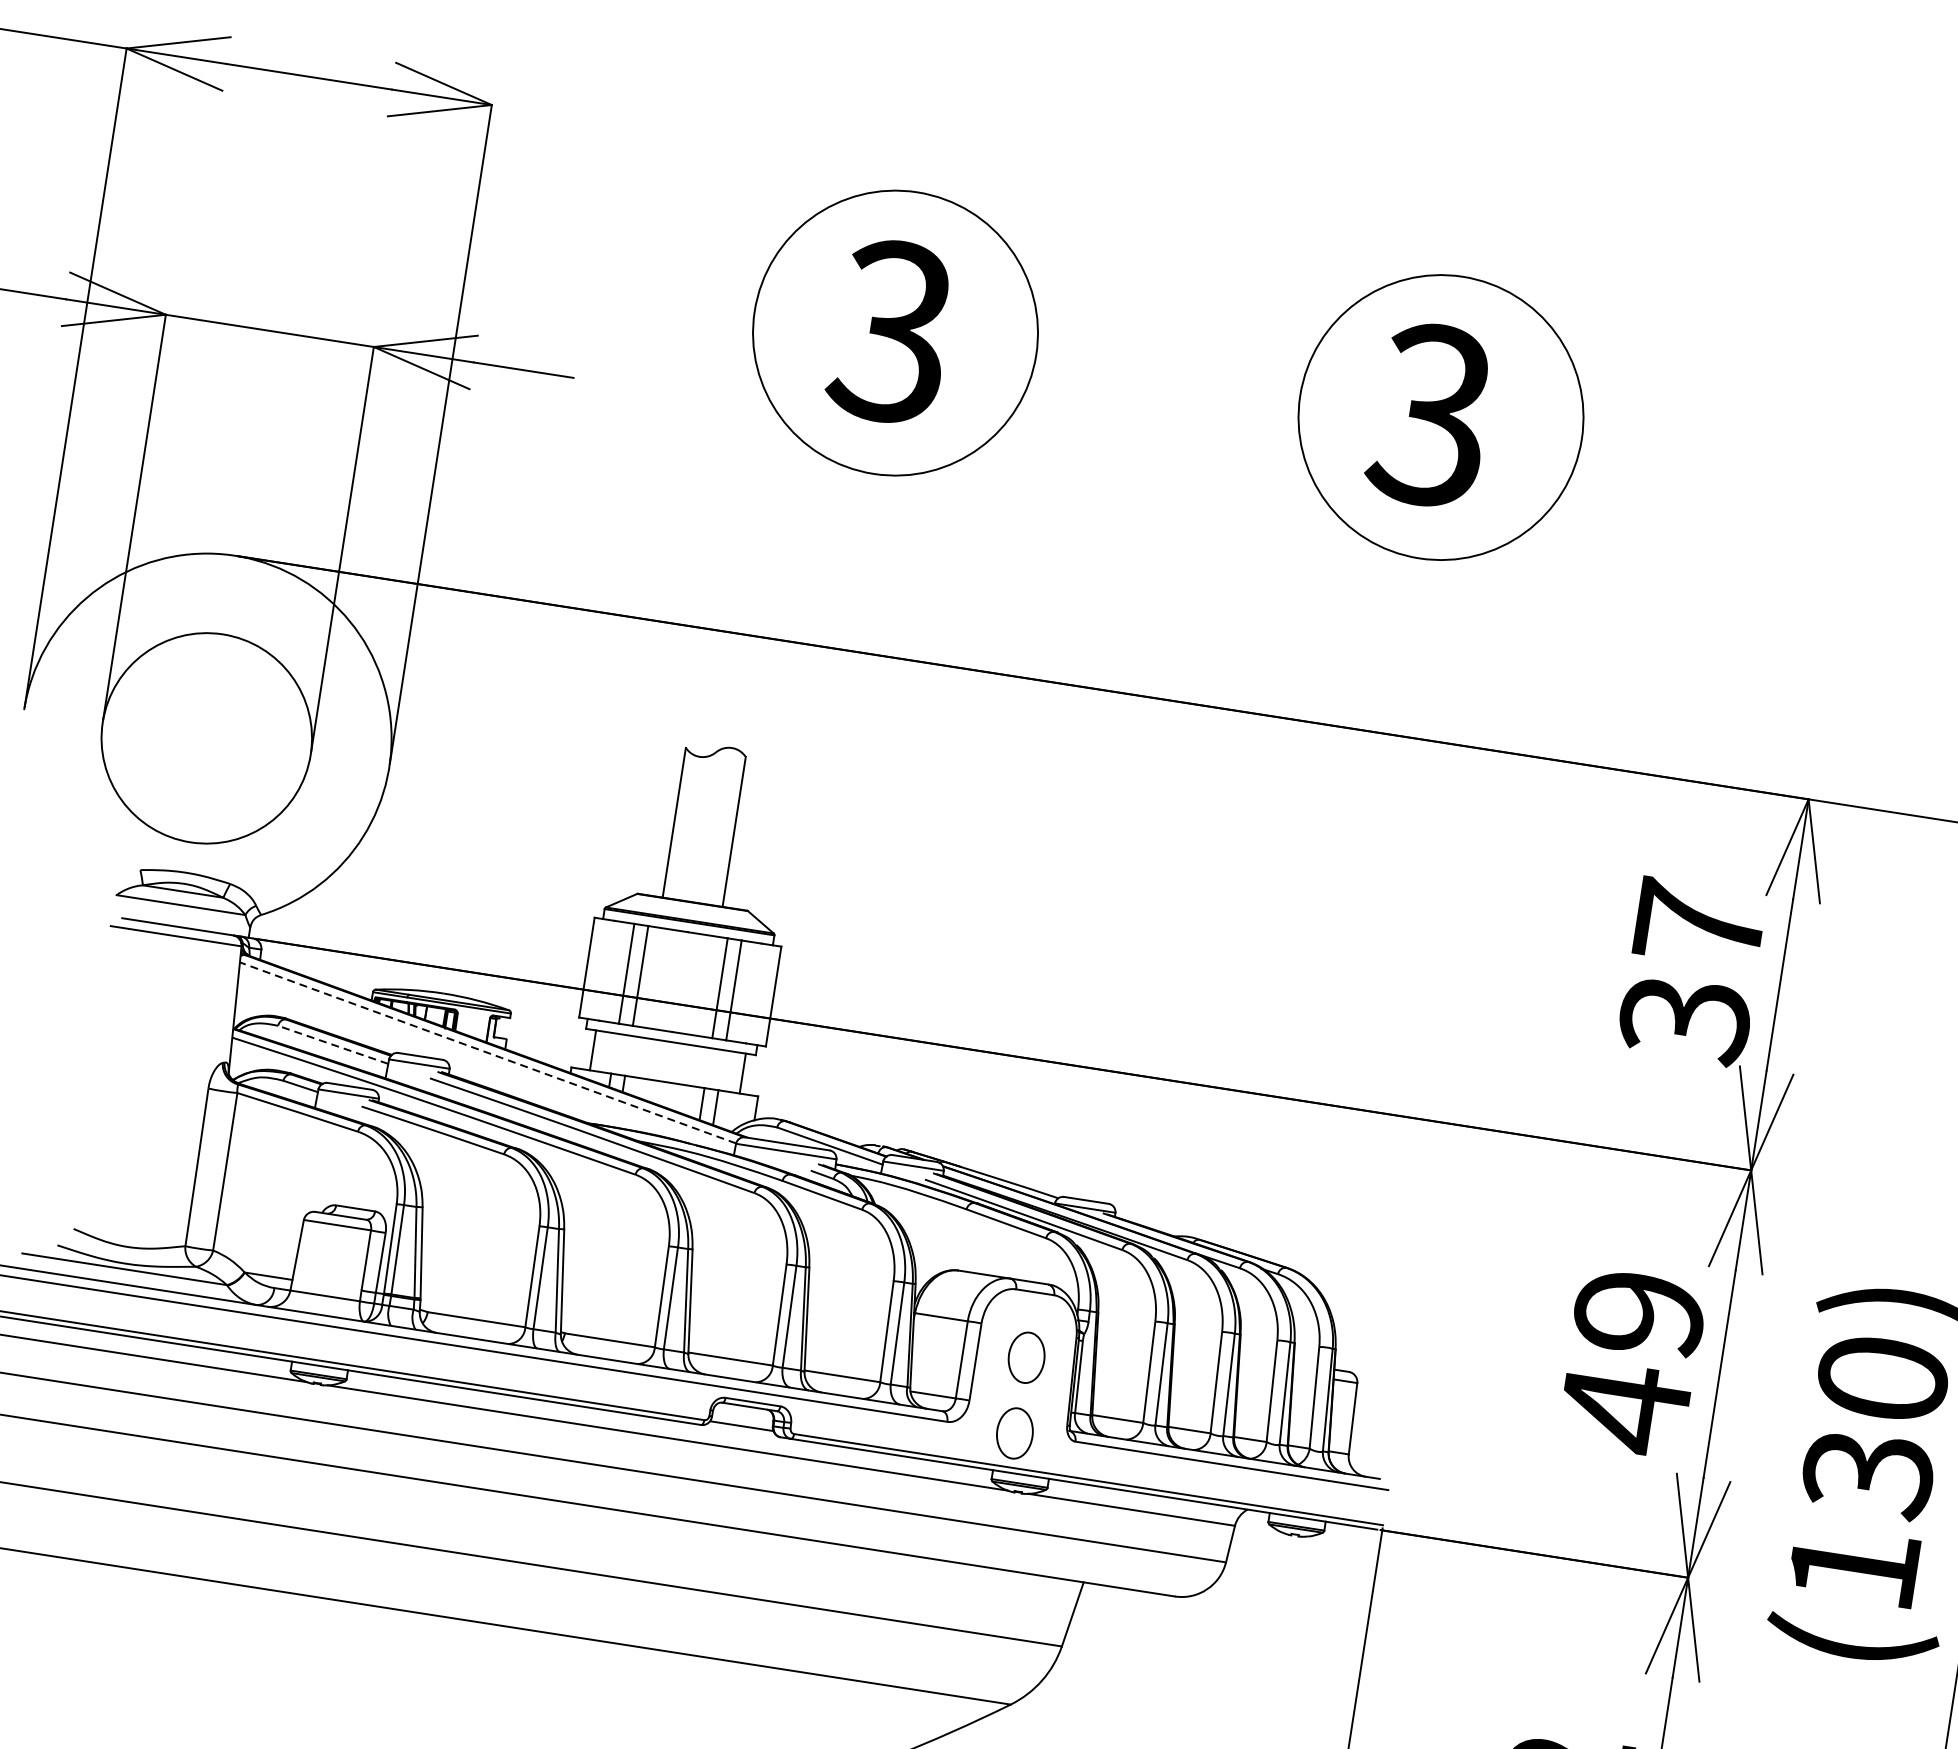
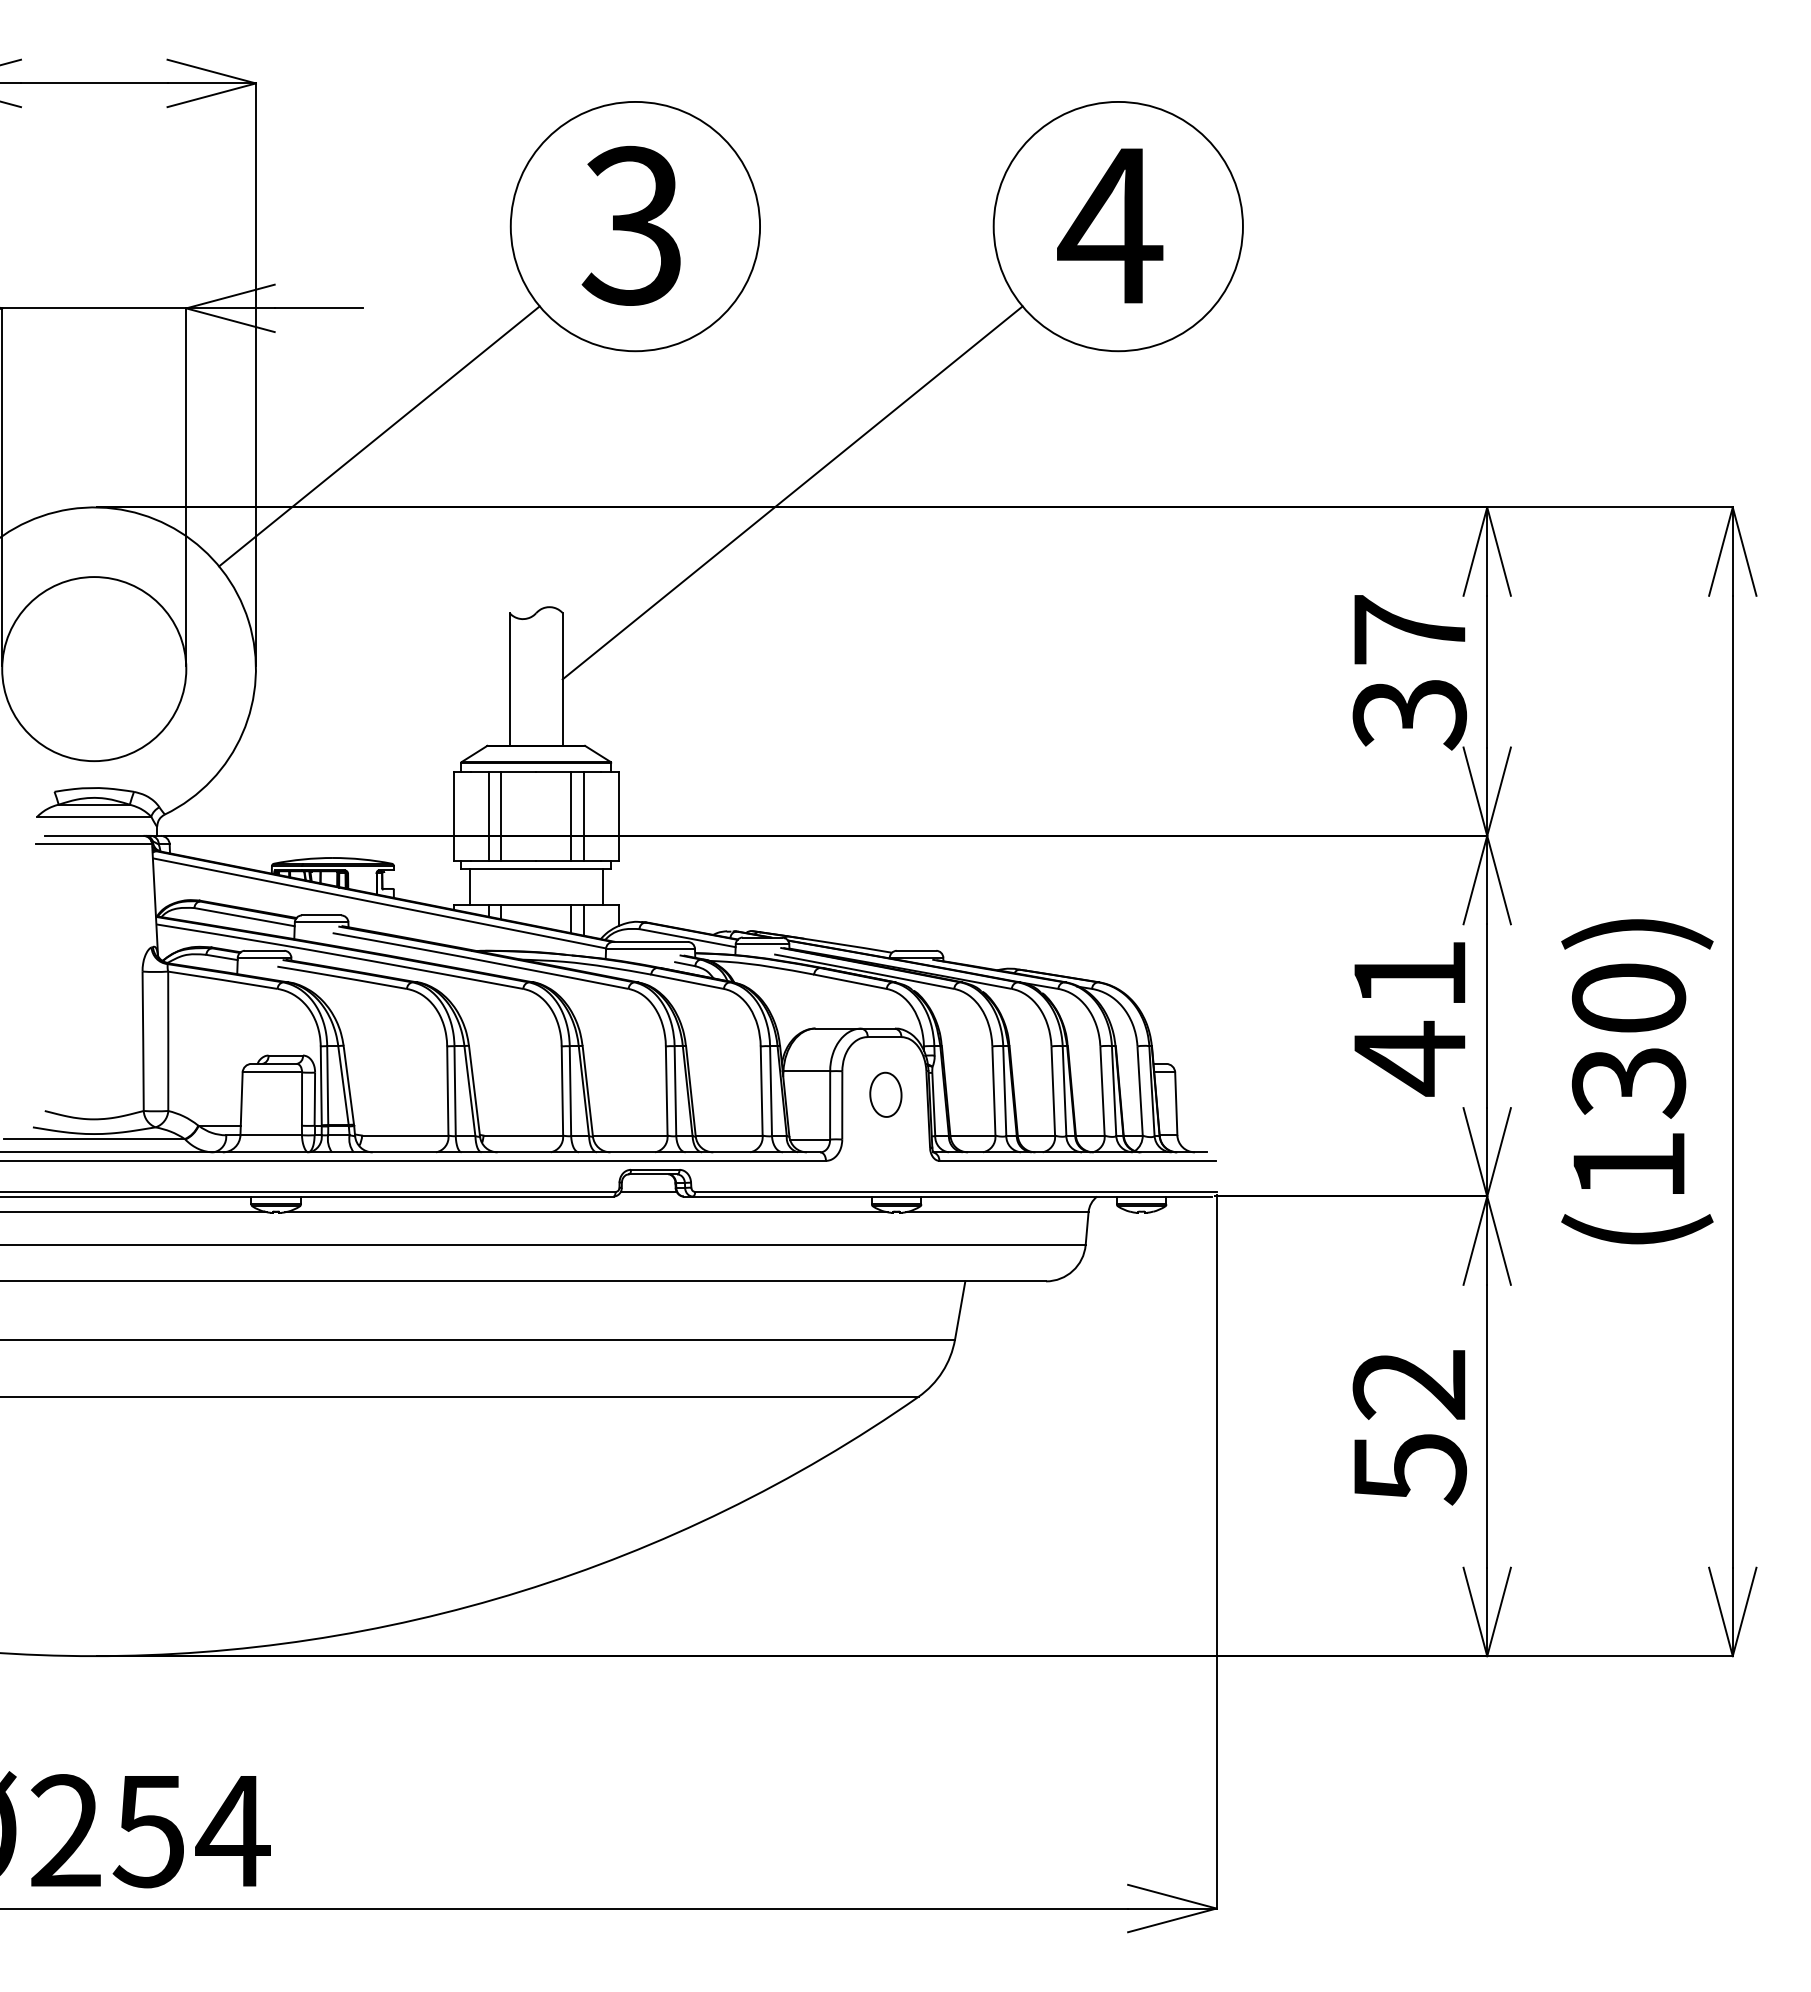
text: (1432, 414) -> (1110, 225), 3 -> 4
line: (569, 525) -> (379, 436), added
line: (1026, 660) -> (792, 492), added
line: (333, 1045) -> (244, 917), dashed -> solid
line: (489, 1053) -> (380, 903), dashed -> solid
text: (1639, 1313) -> (1409, 974), 49 -> 41
part: (1014, 1432) -> (885, 1161), removed

